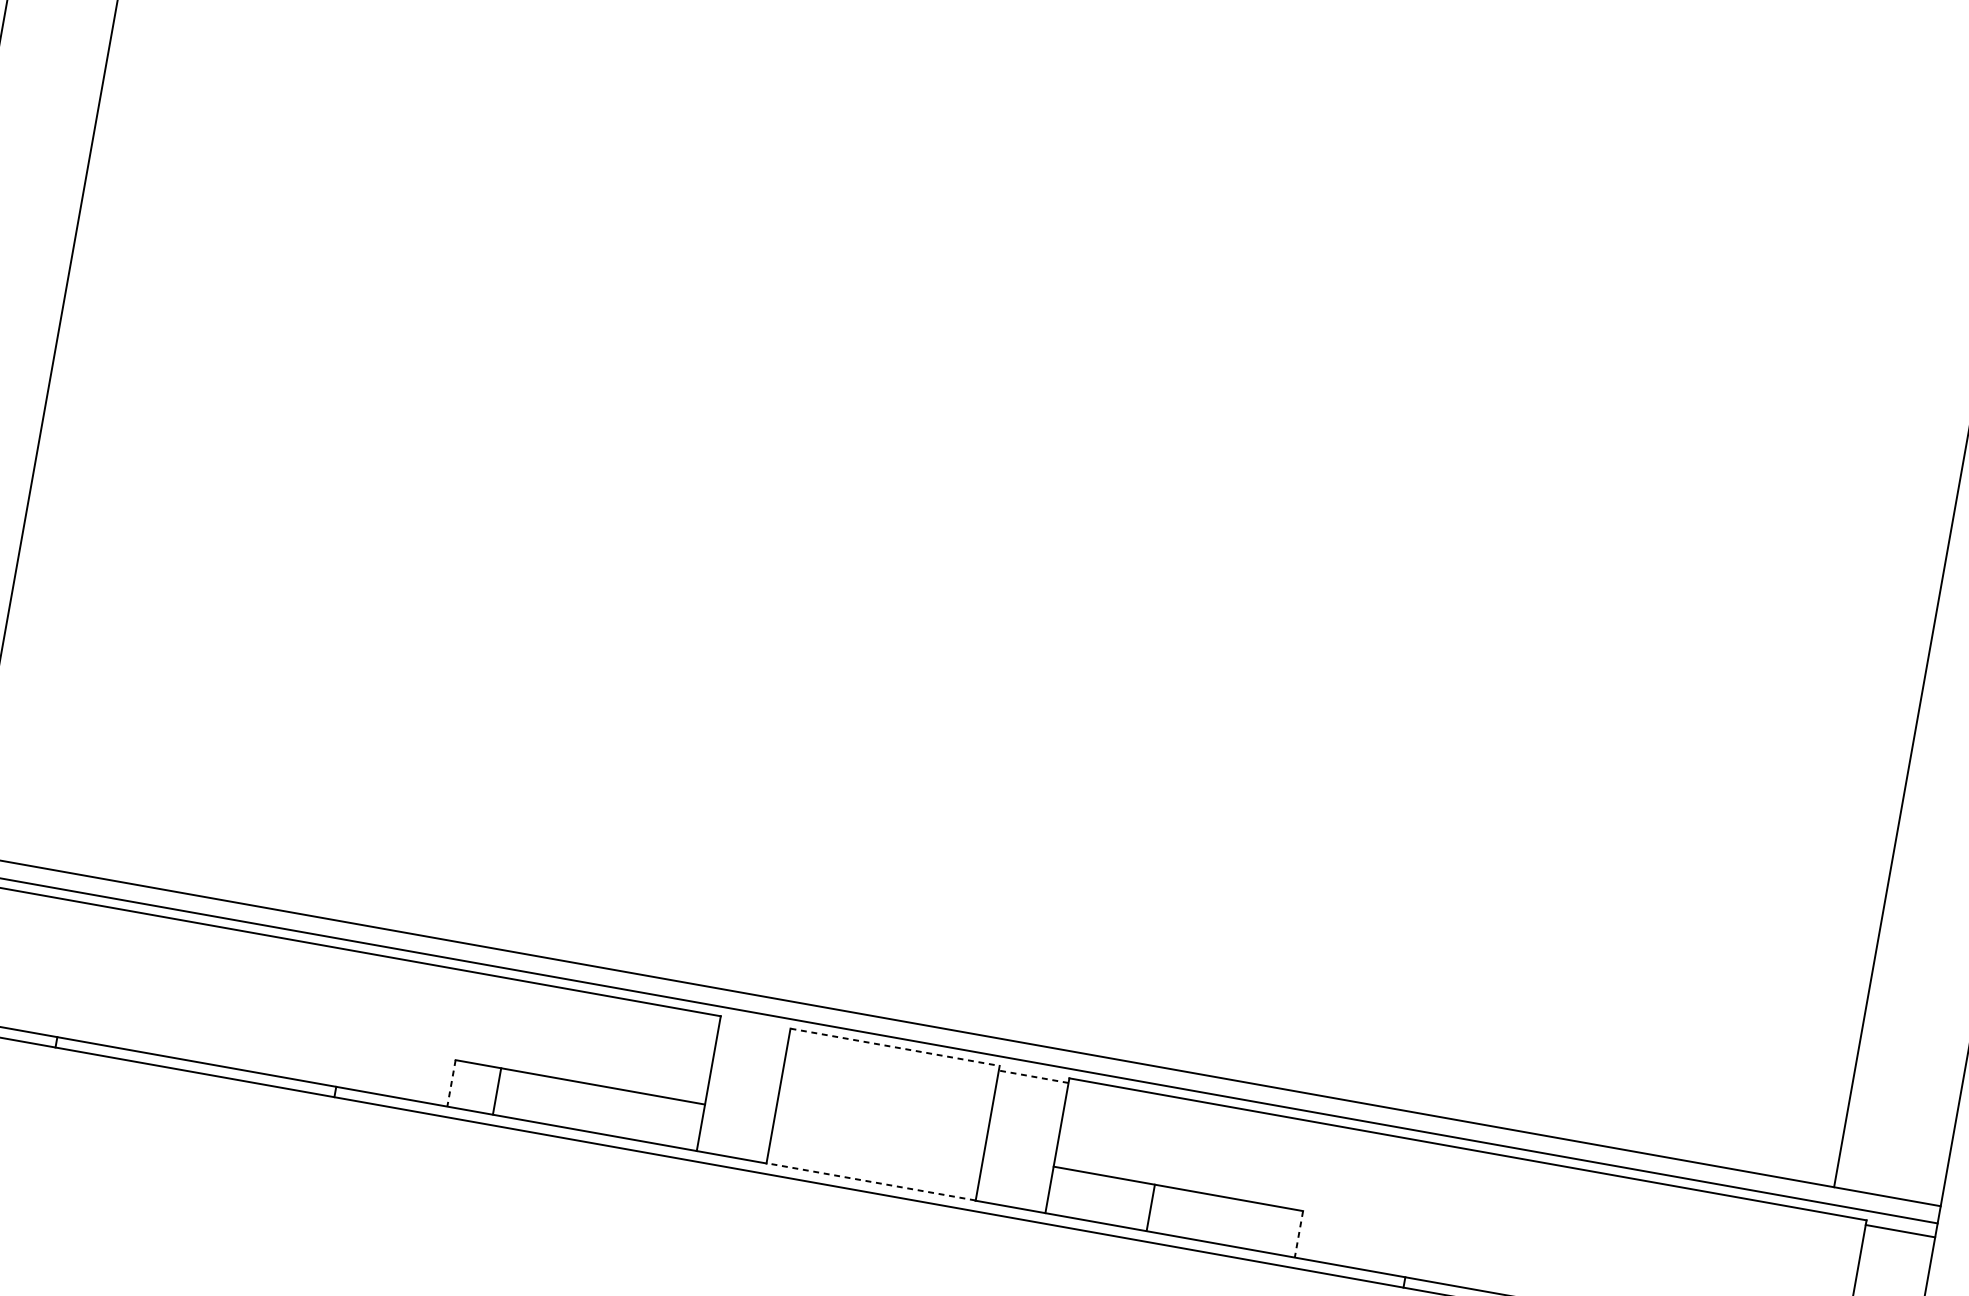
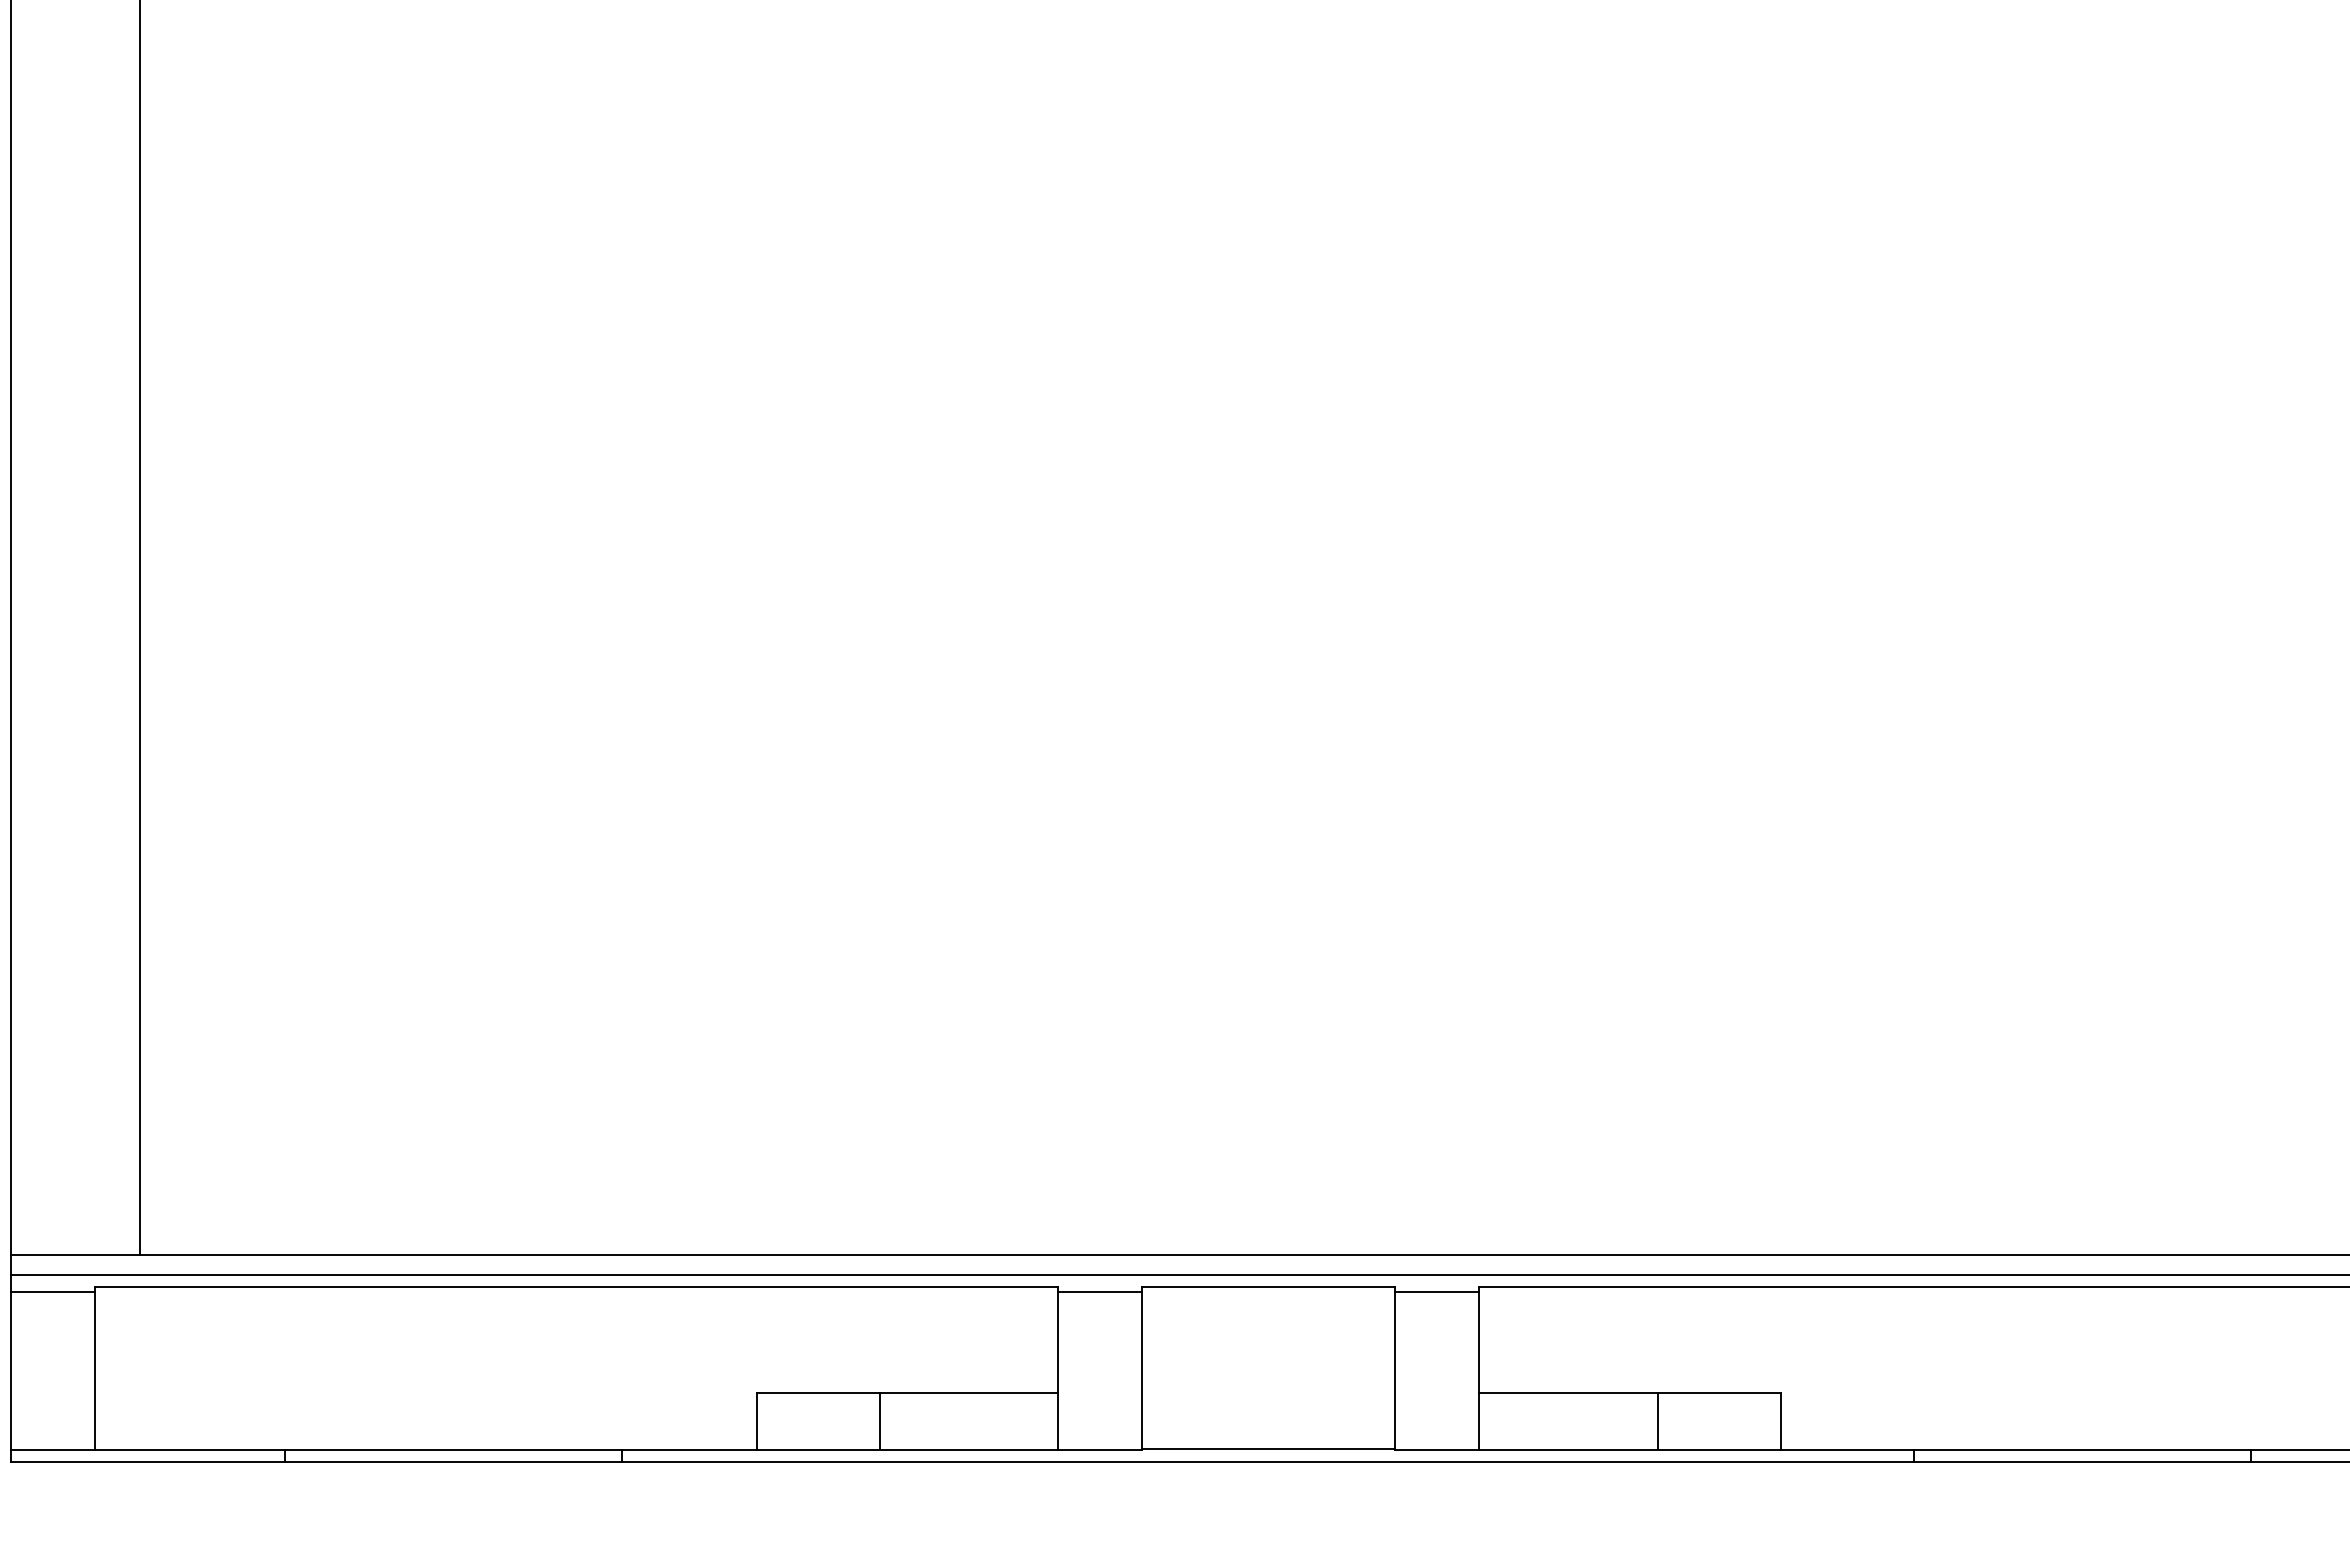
line: (755, 1027) -> (1100, 1292), added
line: (895, 1047) -> (1269, 1286), dashed -> solid
line: (1033, 1076) -> (1436, 1292), dashed -> solid
line: (451, 1083) -> (756, 1421), dashed -> solid
line: (496, 1091) -> (879, 1421), moved
line: (870, 1182) -> (1268, 1449), dashed -> solid
line: (1150, 1207) -> (1657, 1421), moved
line: (1298, 1234) -> (1780, 1421), dashed -> solid

